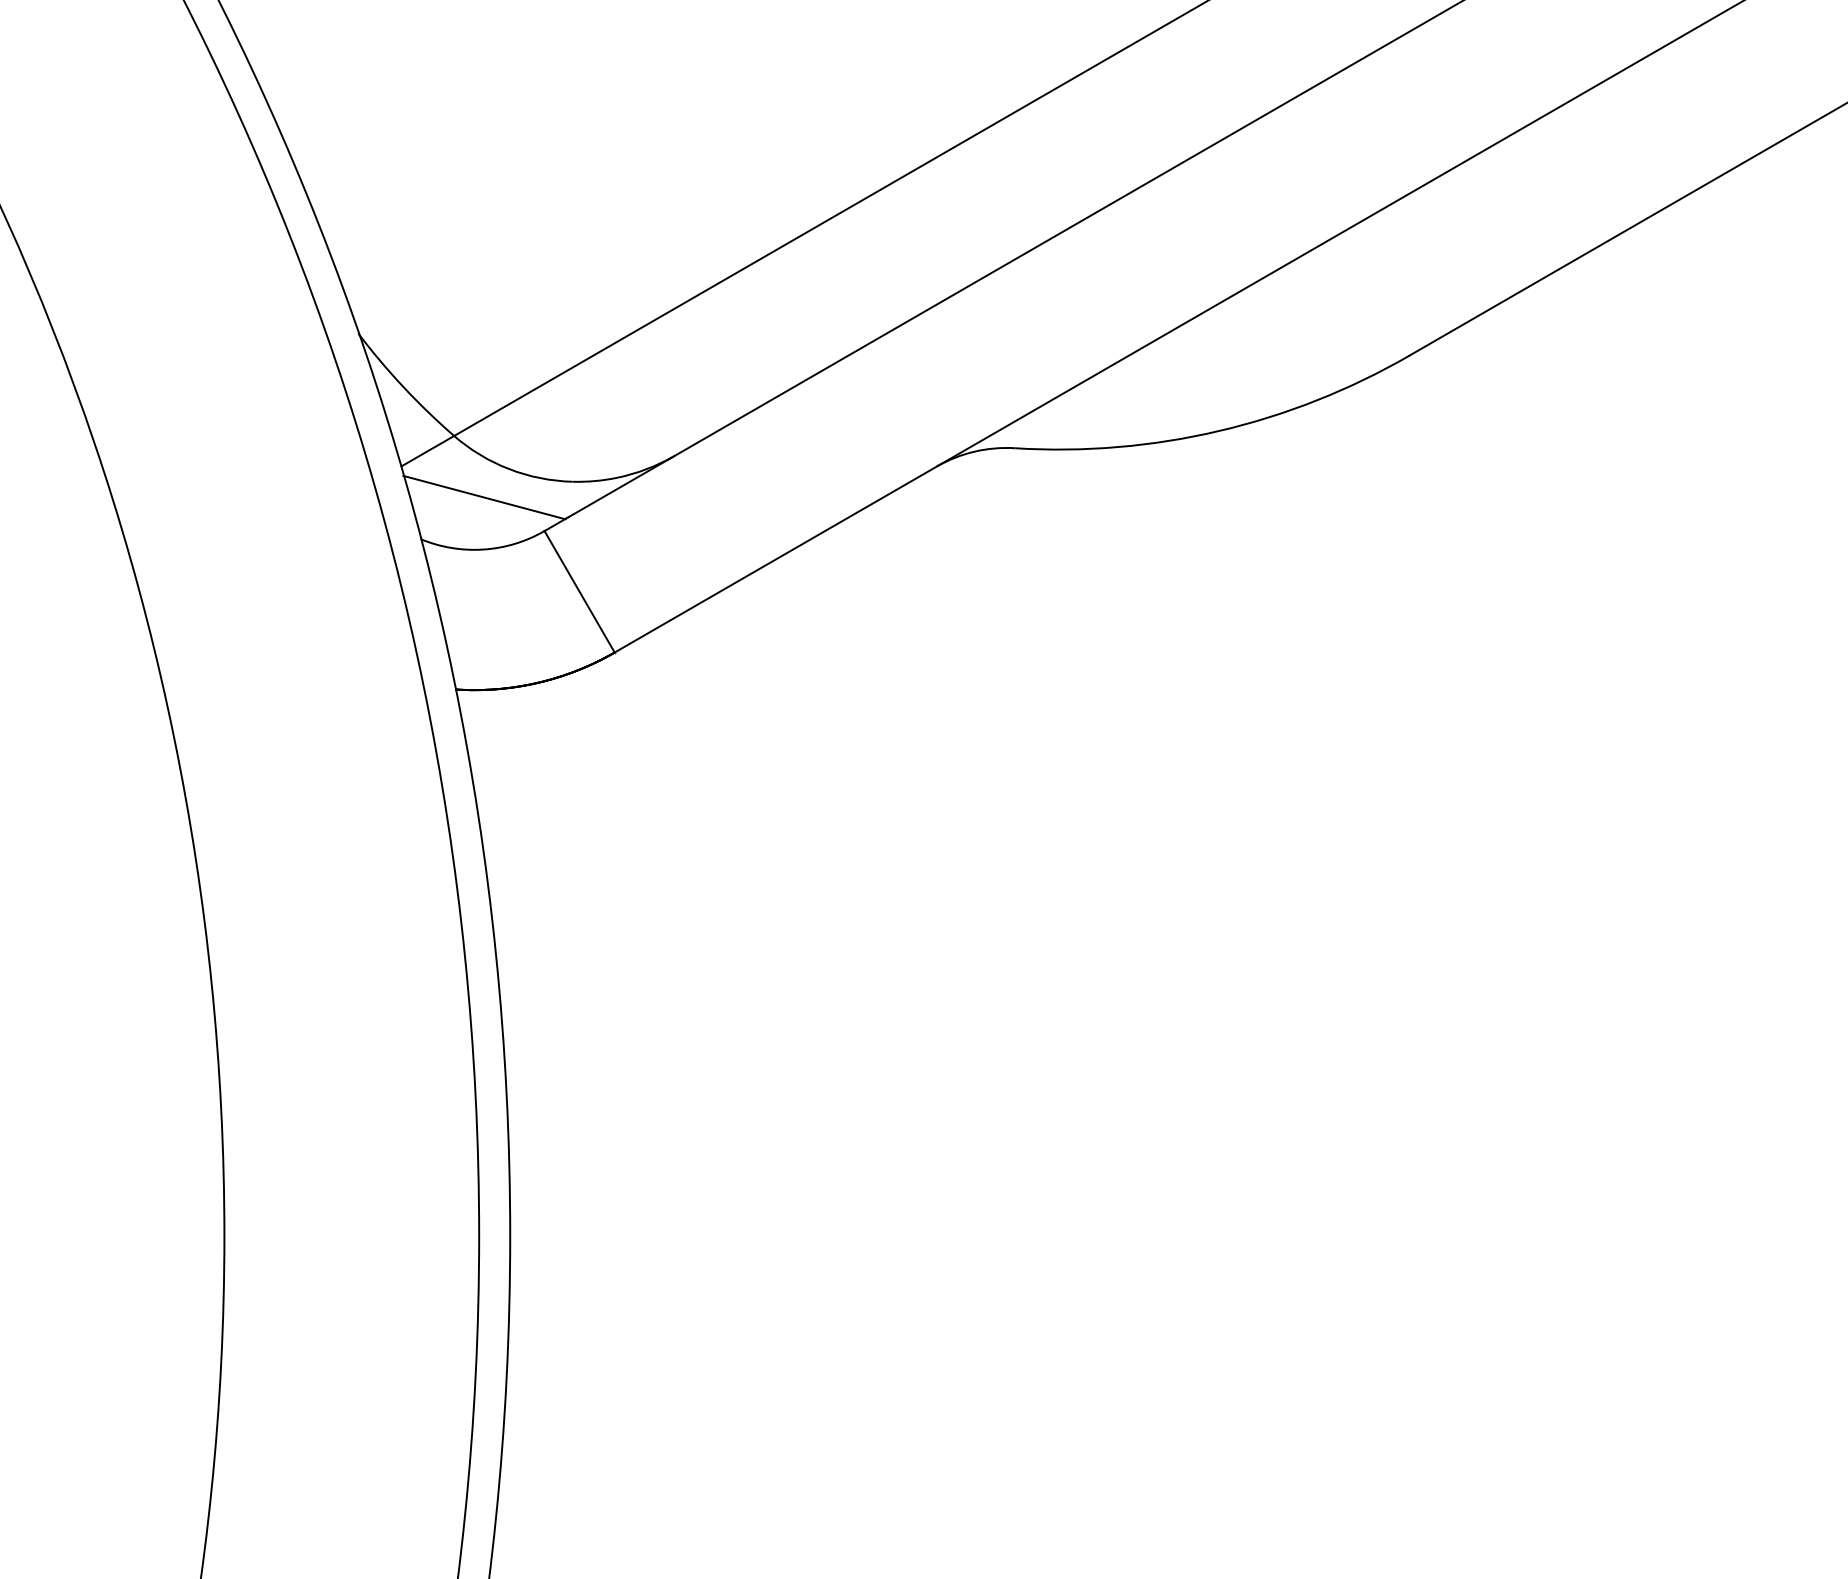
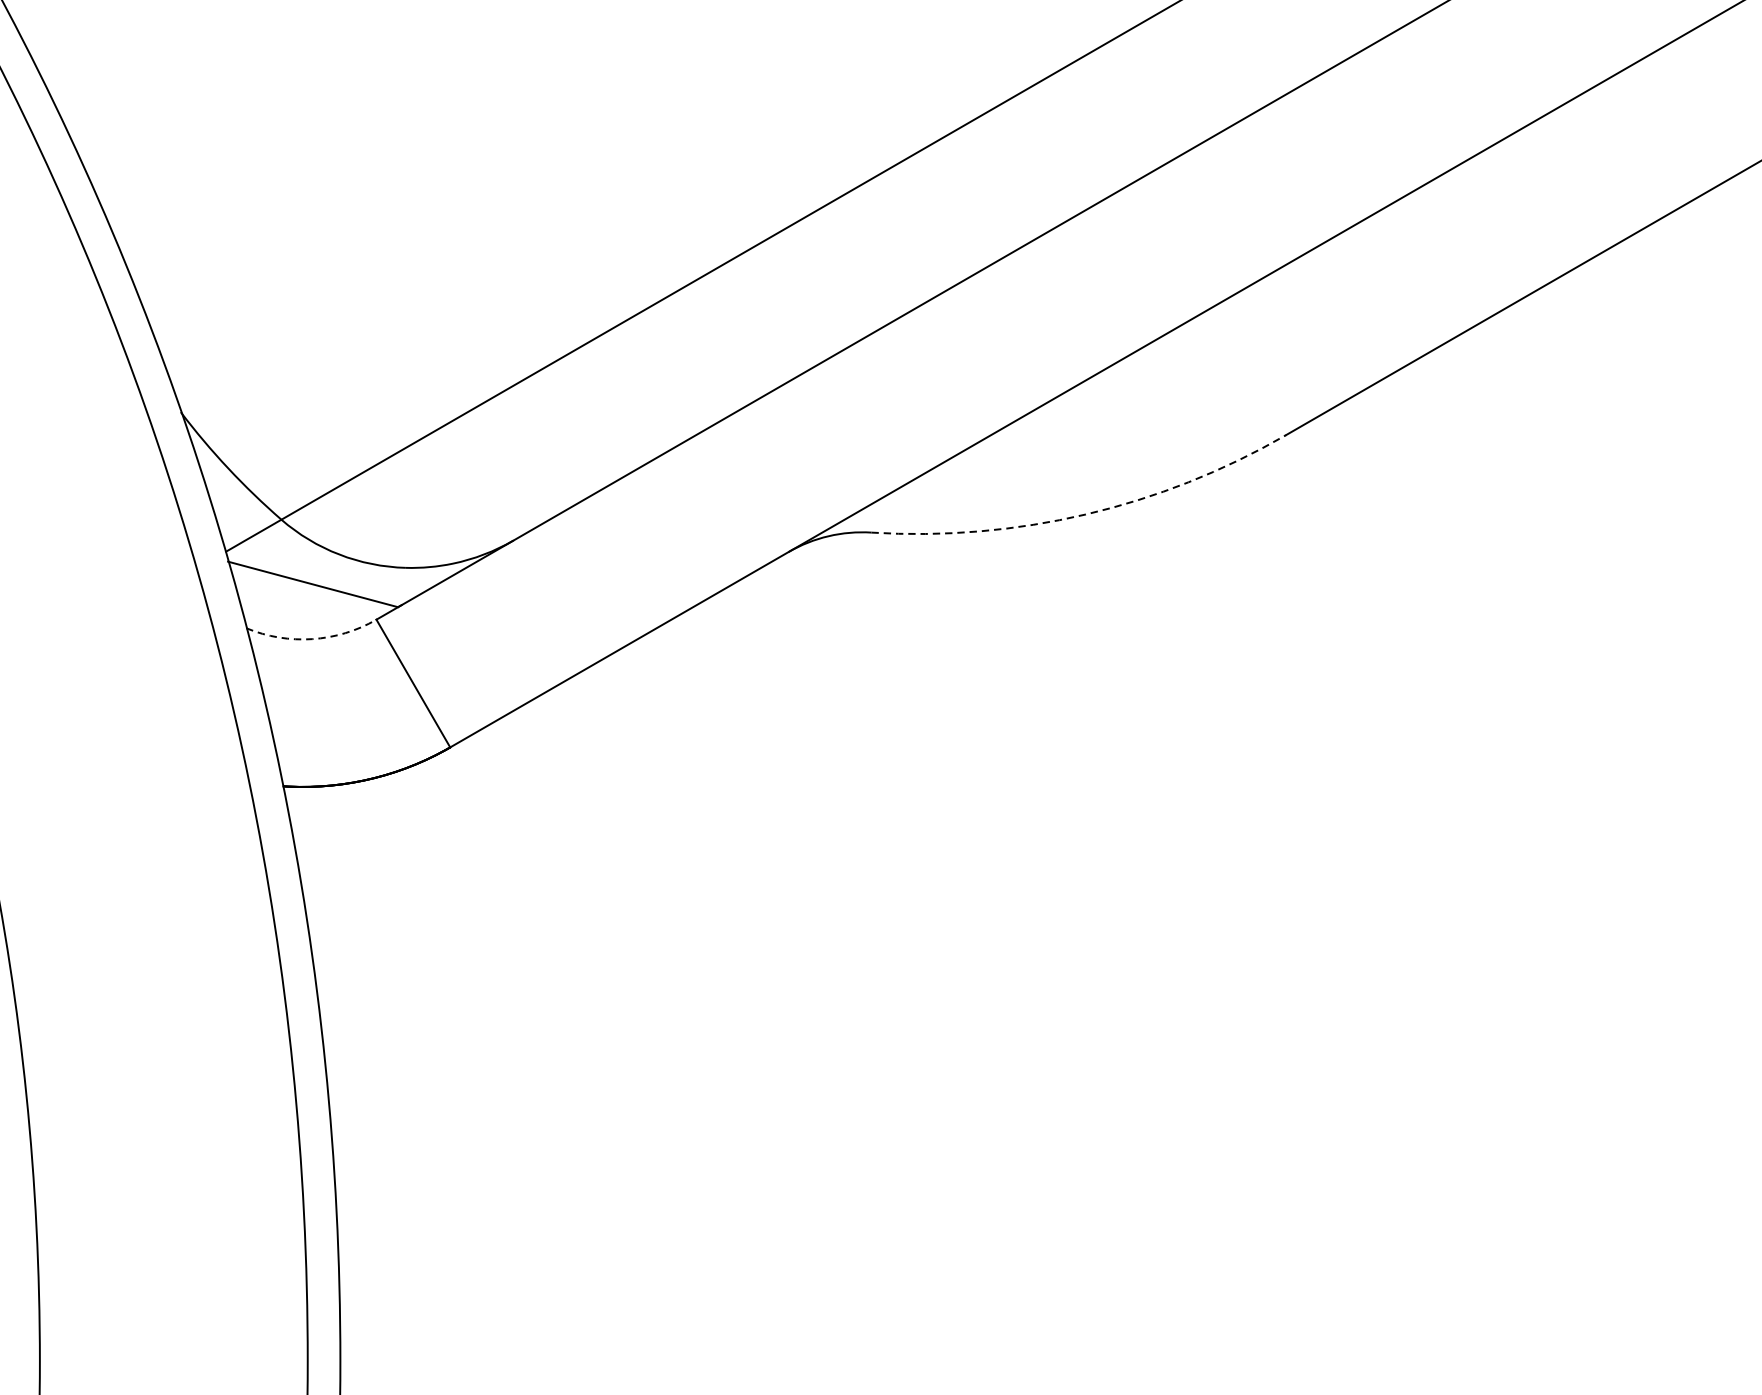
arc: (1219, 431) -> (1086, 515), solid -> dashed
arc: (483, 549) -> (312, 639), solid -> dashed

